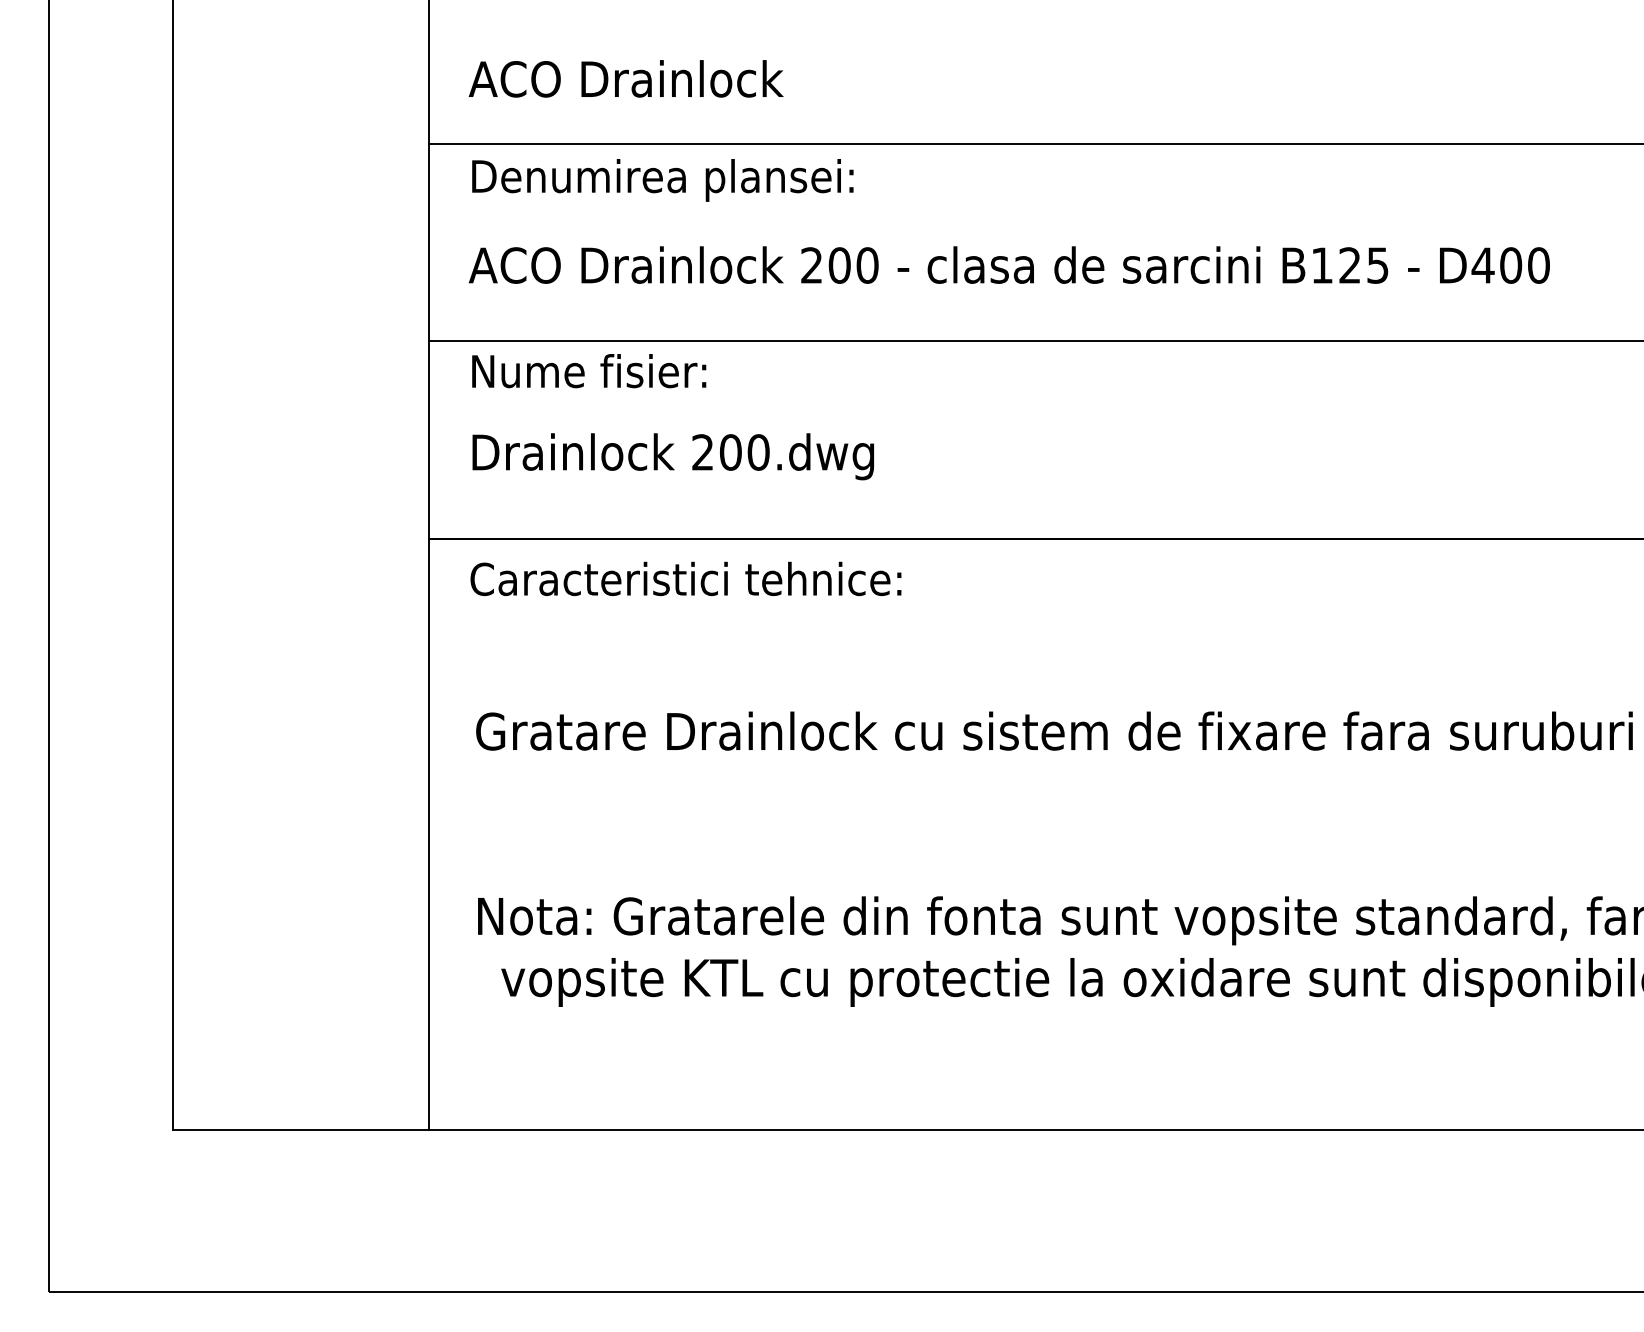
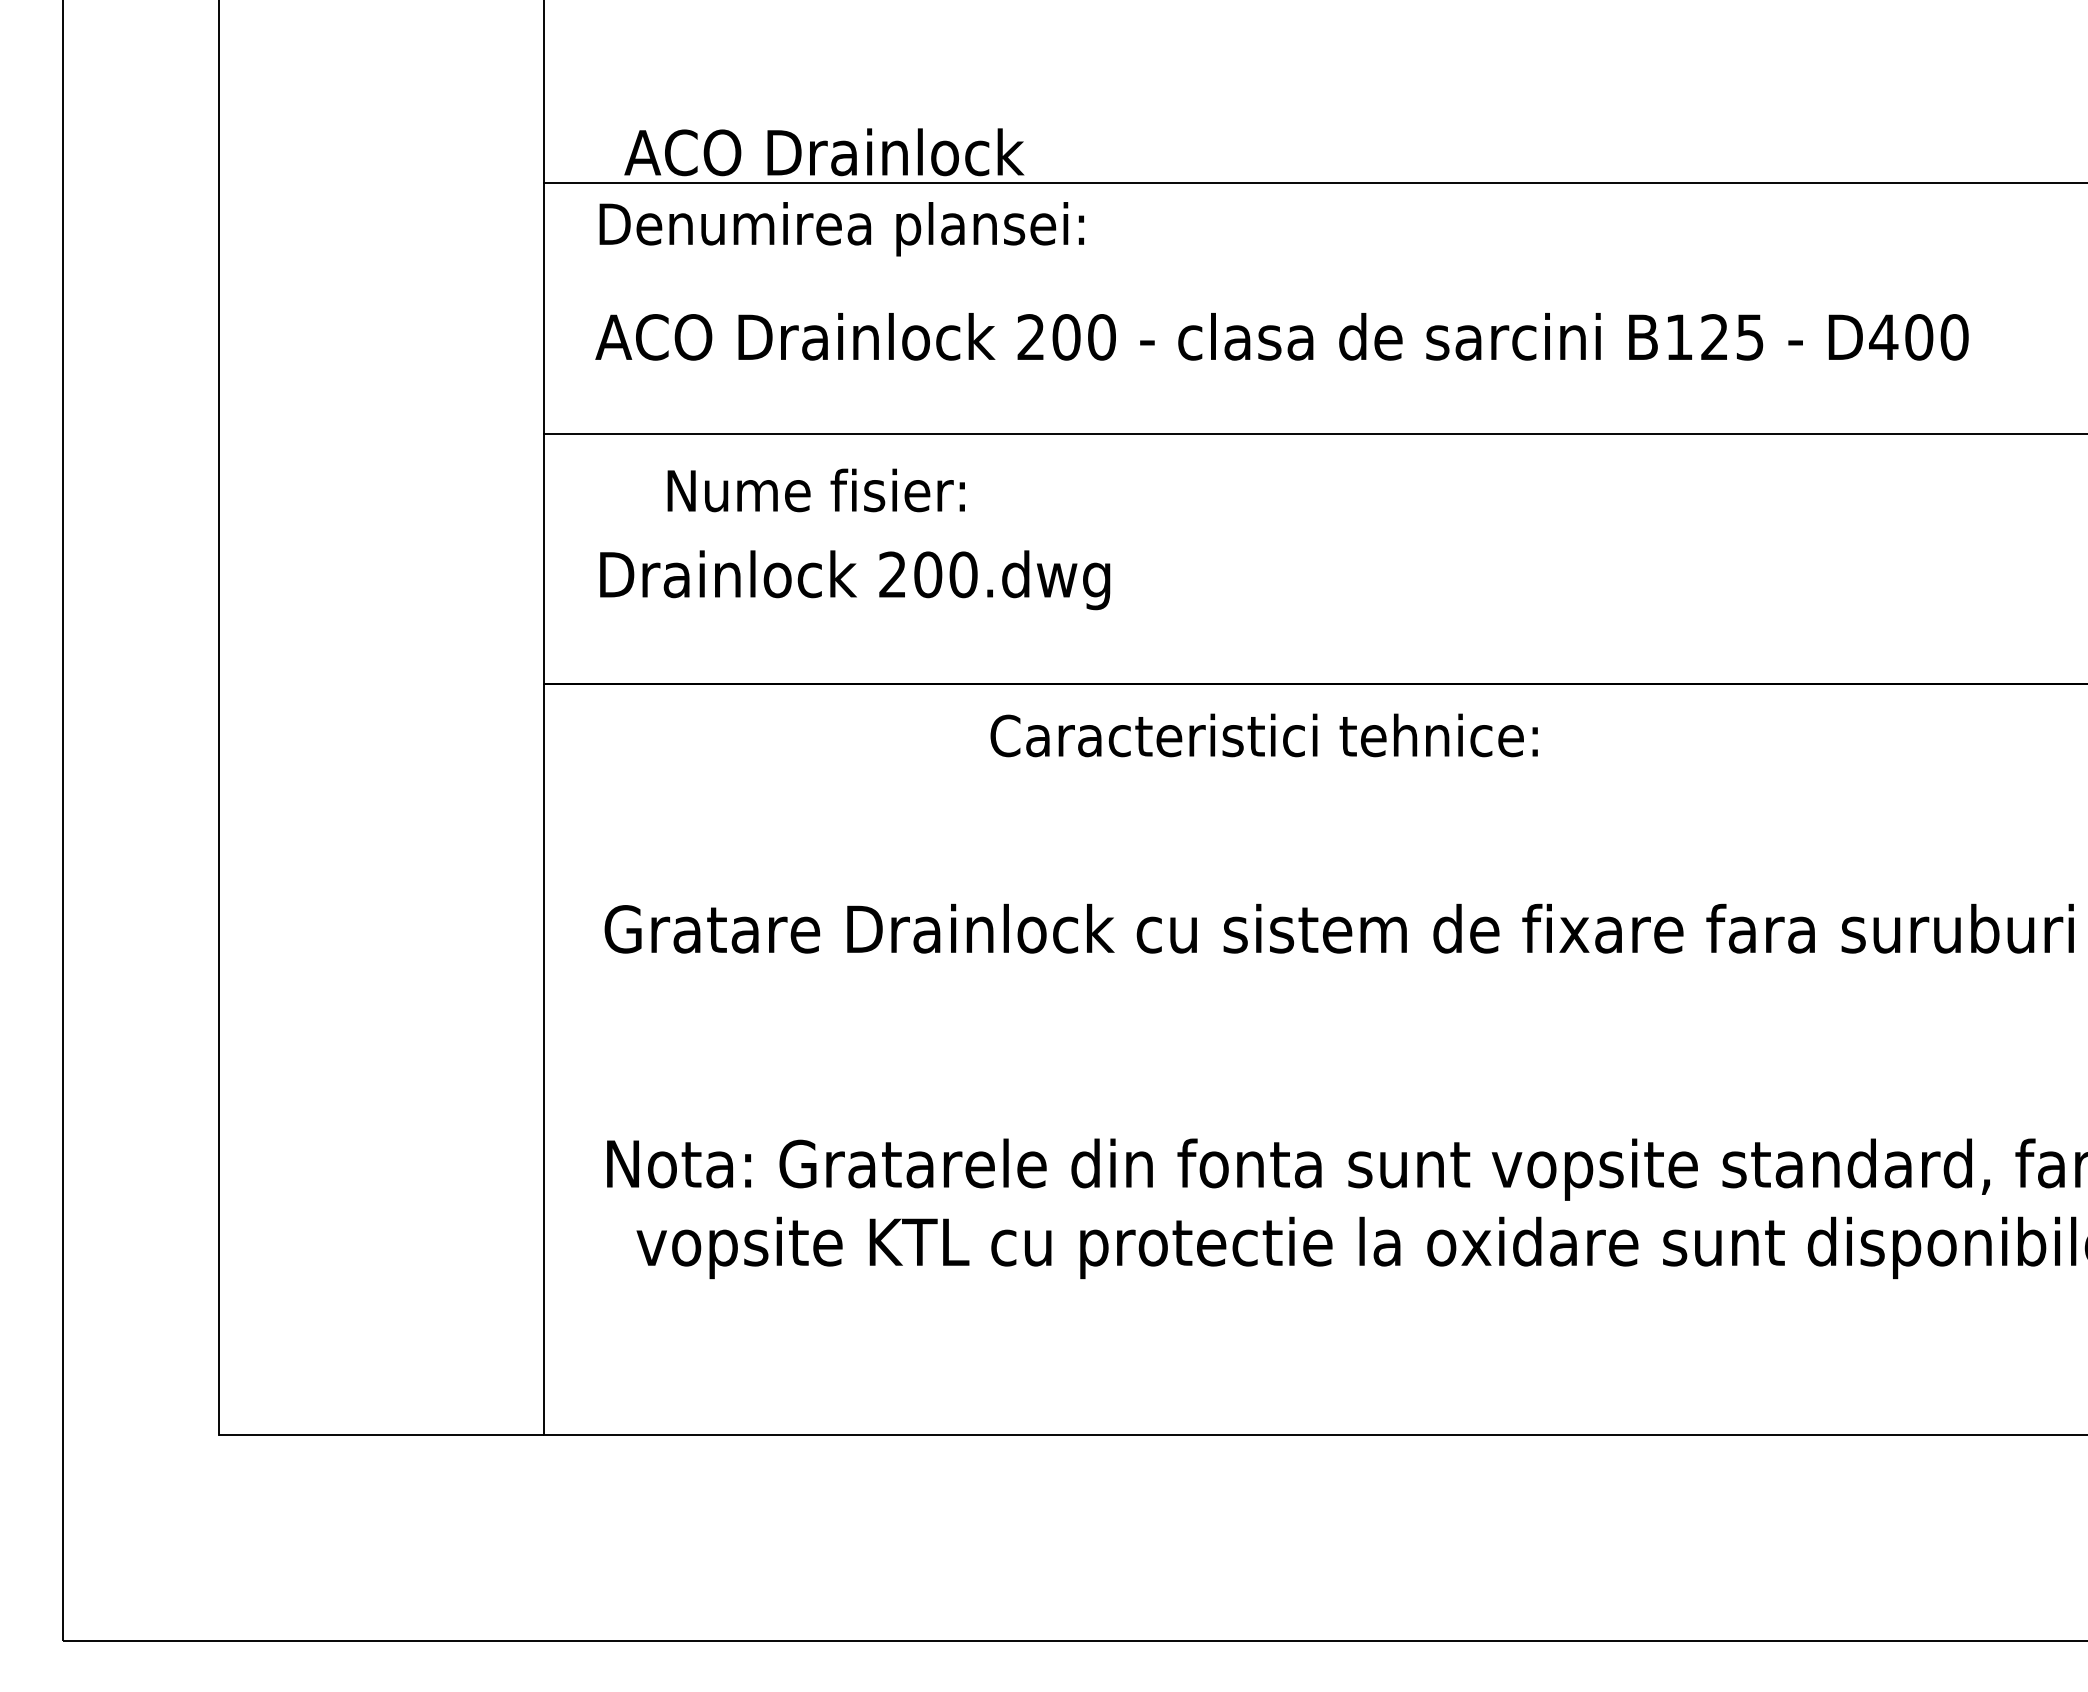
text: (626, 79) -> (824, 152), moved
text: (588, 371) -> (815, 490), moved
text: (685, 579) -> (1263, 735), moved

